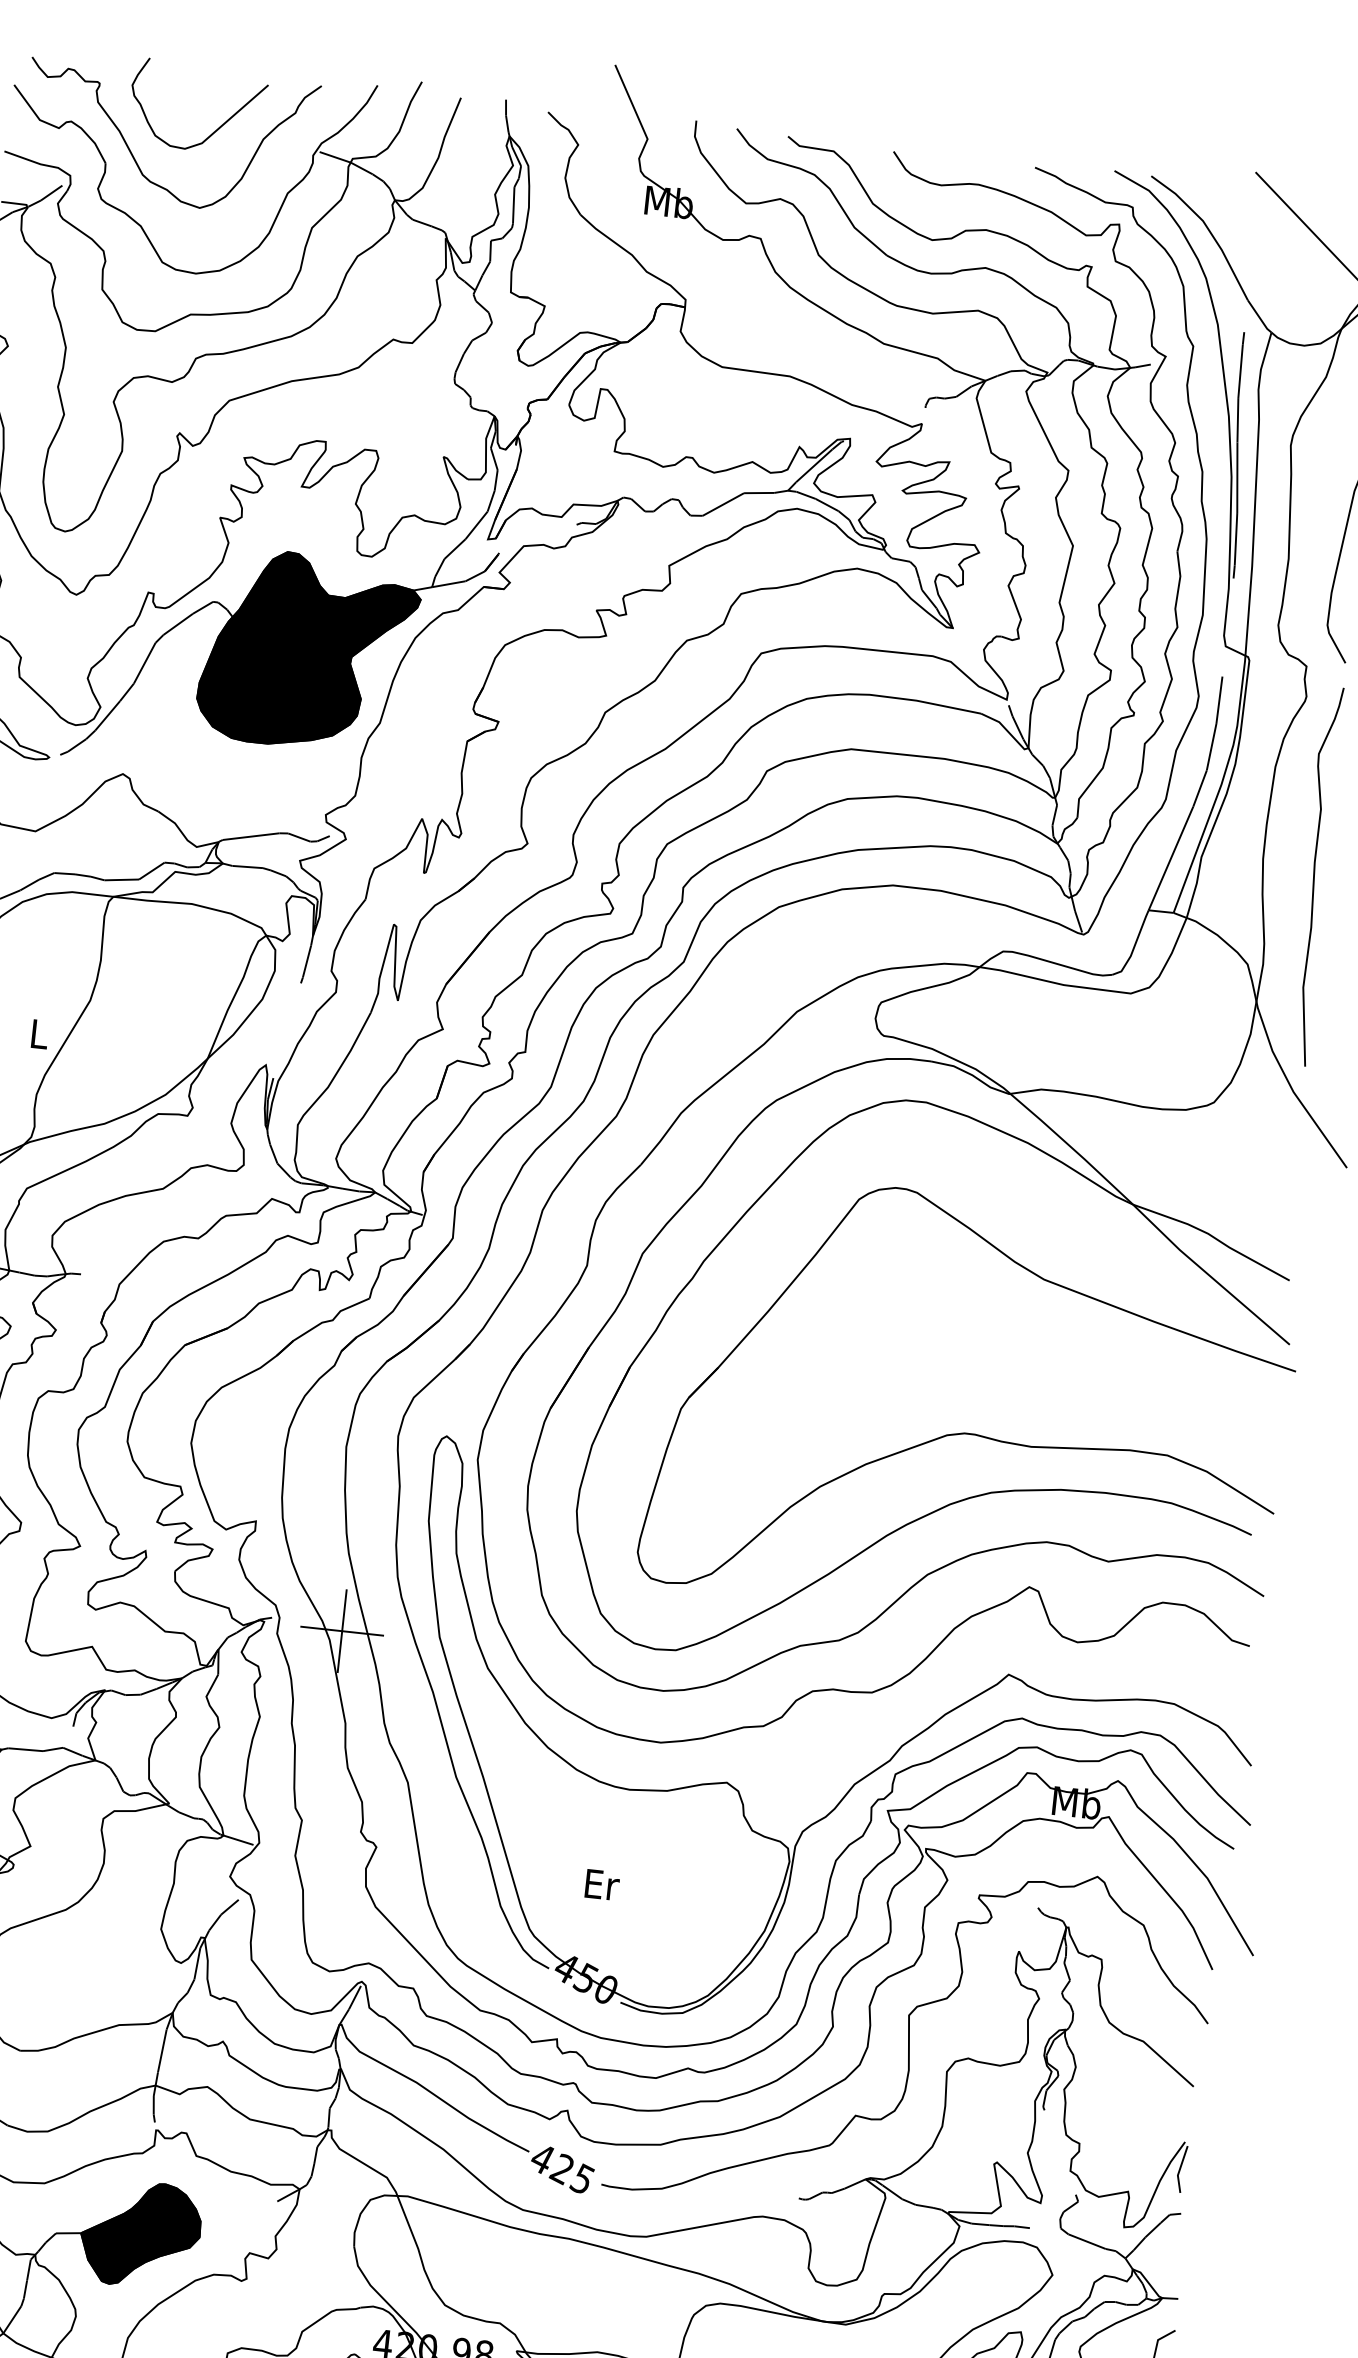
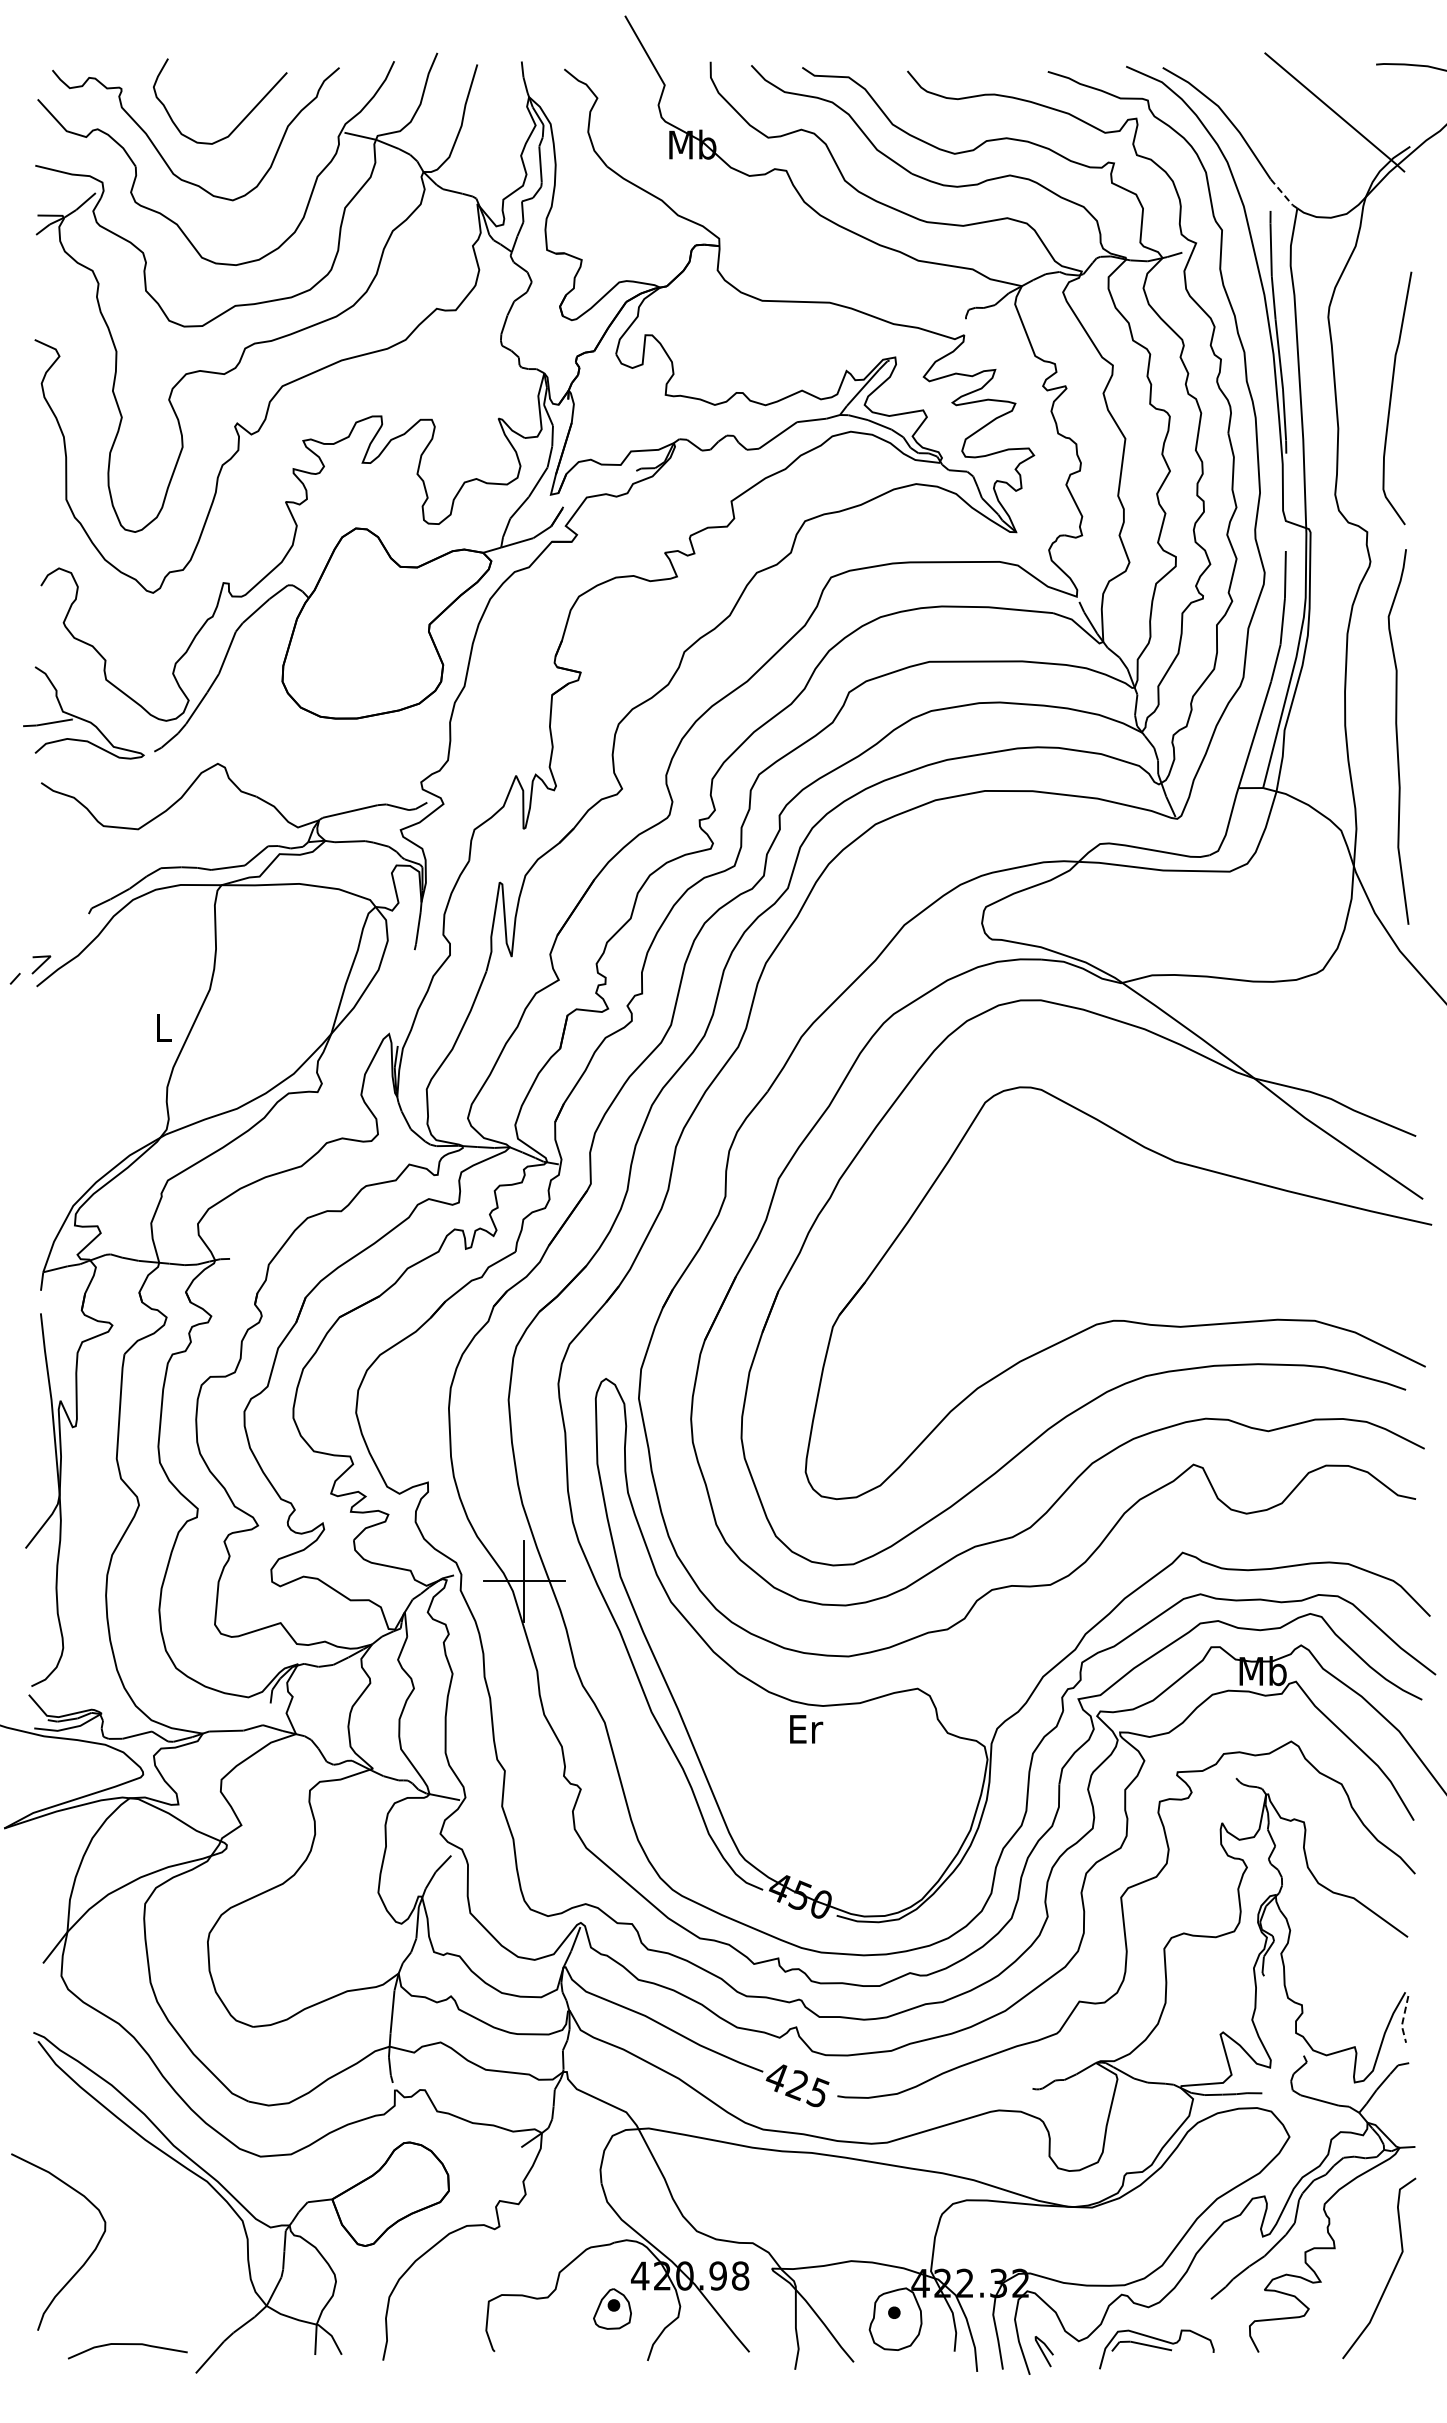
line: (1259, 317) -> (1283, 194), solid -> dashed
fill: (308, 651) -> (386, 623), removed
text: (602, 1885) -> (806, 1729), moved
line: (1180, 2170) -> (1403, 2020), solid -> dashed
fill: (140, 2234) -> (390, 2194), removed

